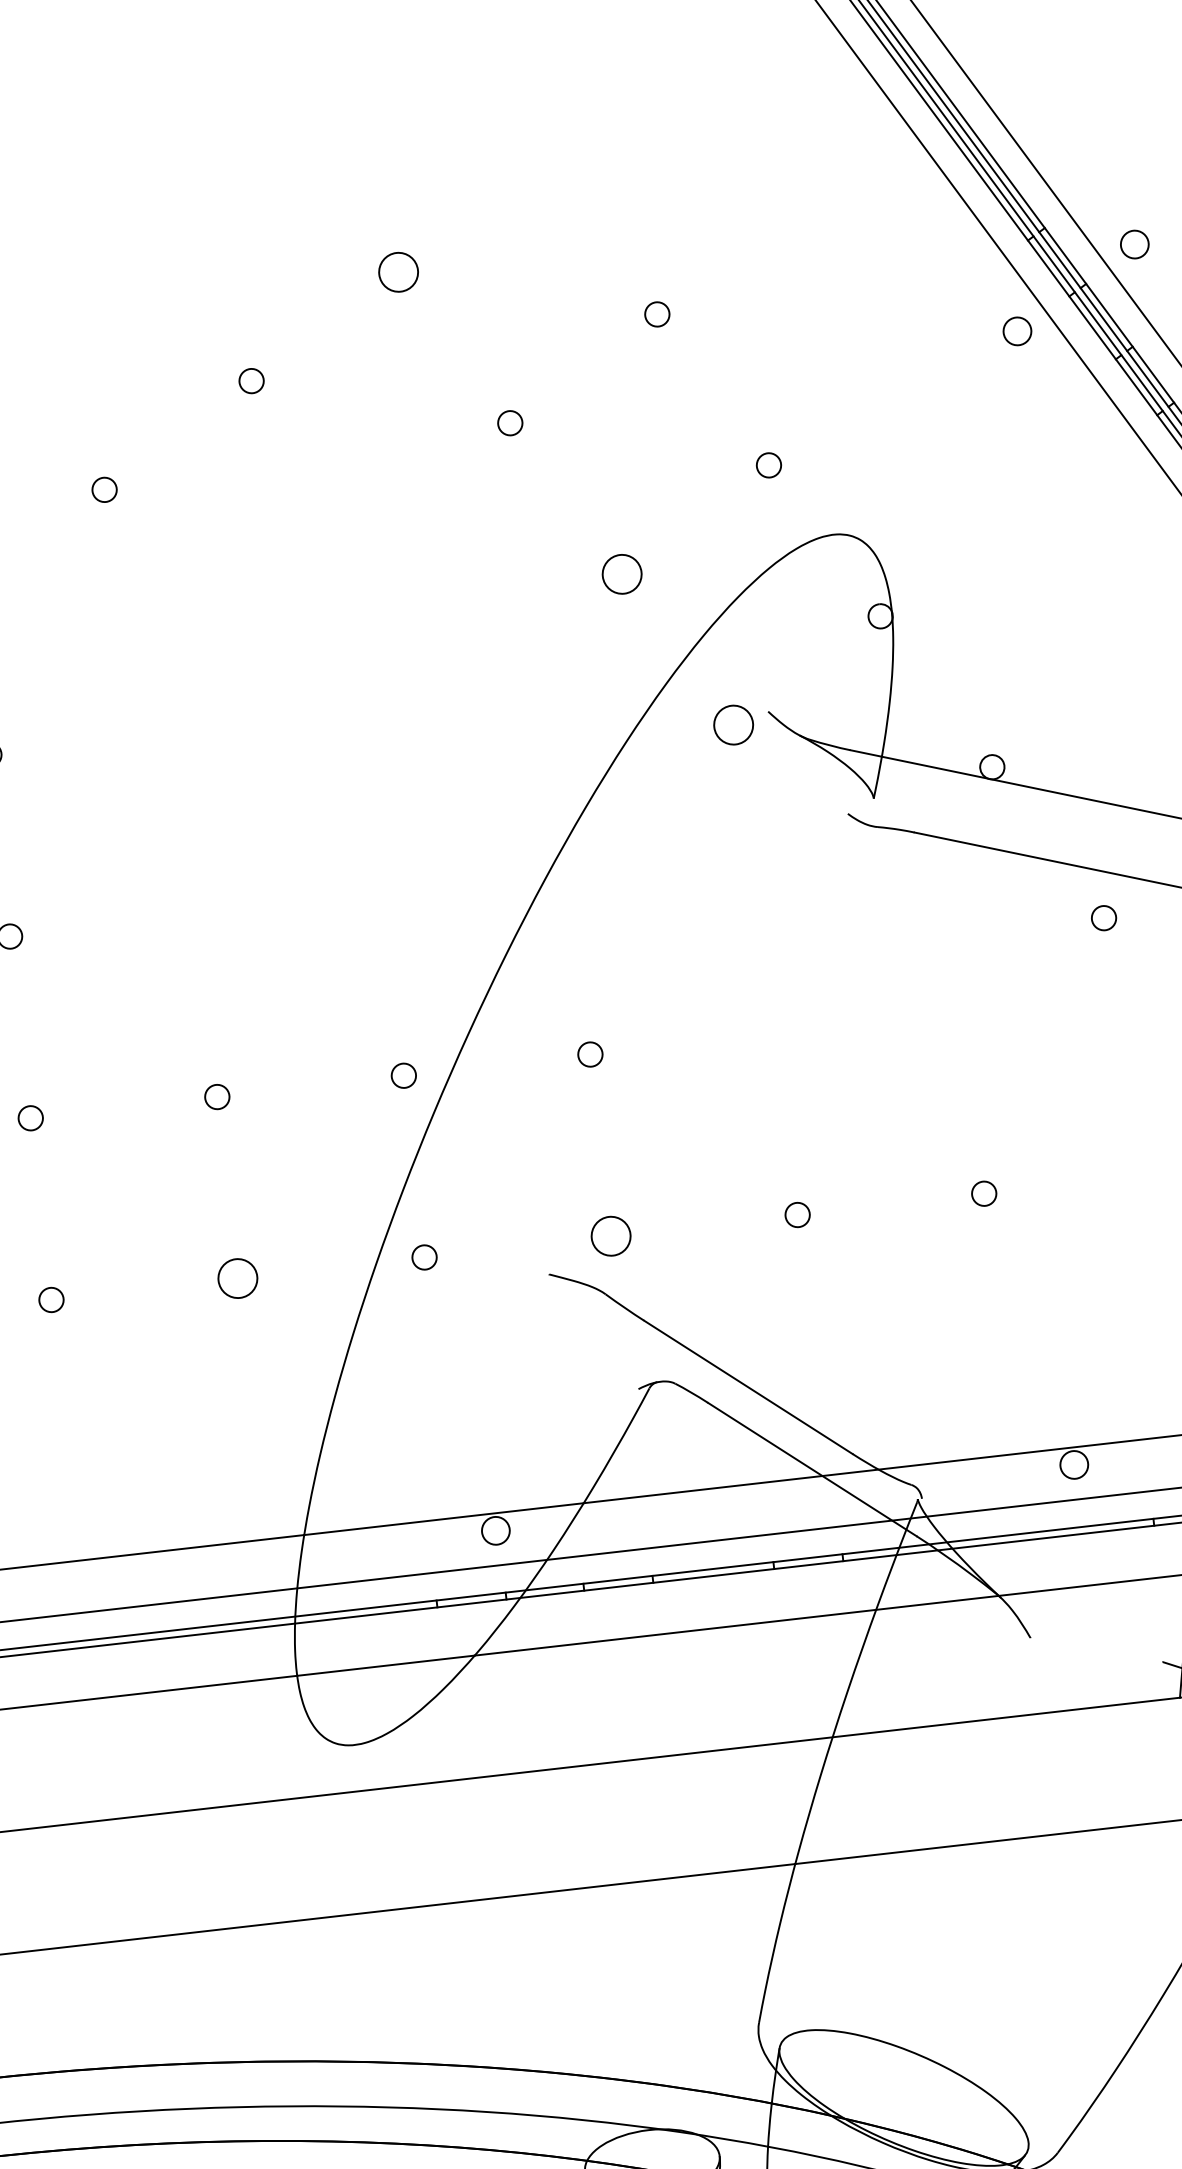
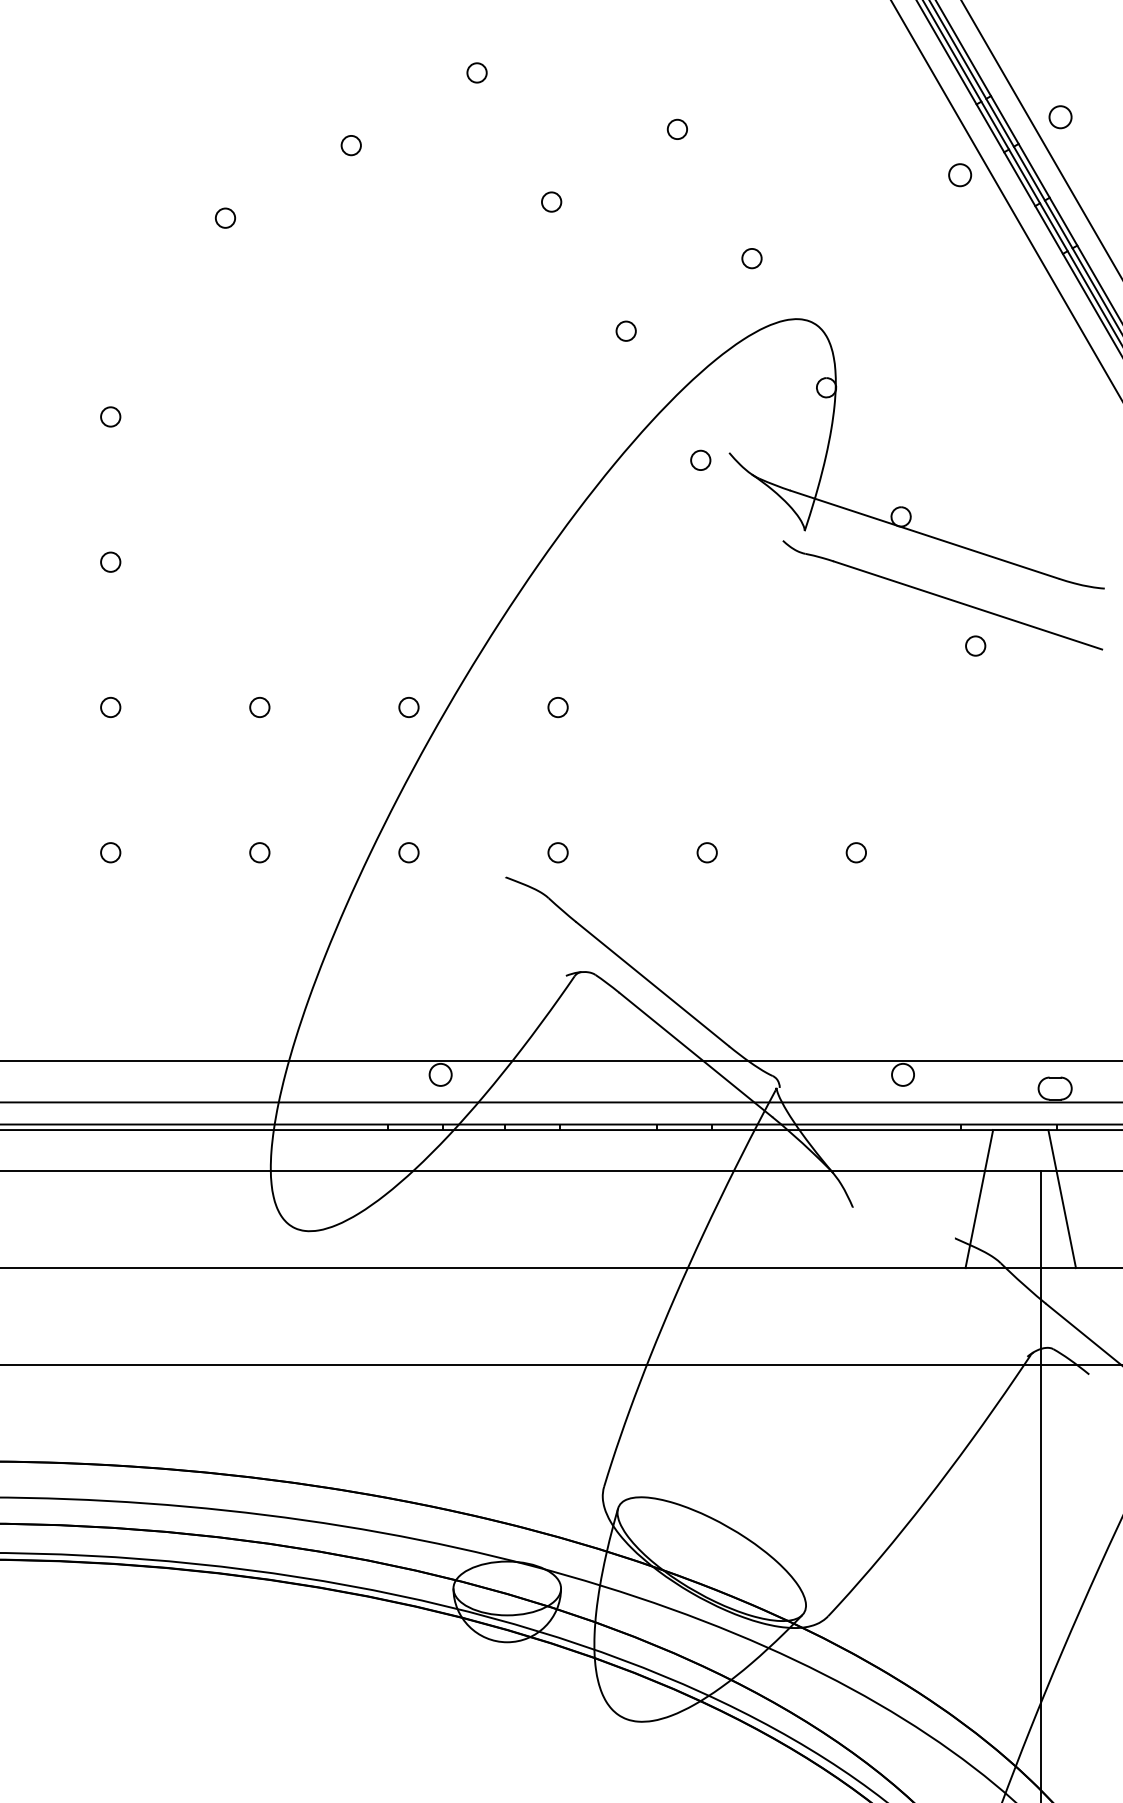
circle: (397, 271) -> (476, 72), size x0.62
circle: (620, 573) -> (625, 330), size x0.62
circle: (733, 725) -> (700, 460), size x0.62
circle: (610, 1236) -> (557, 852), size x0.62
circle: (237, 1278) -> (259, 852), size x0.62

